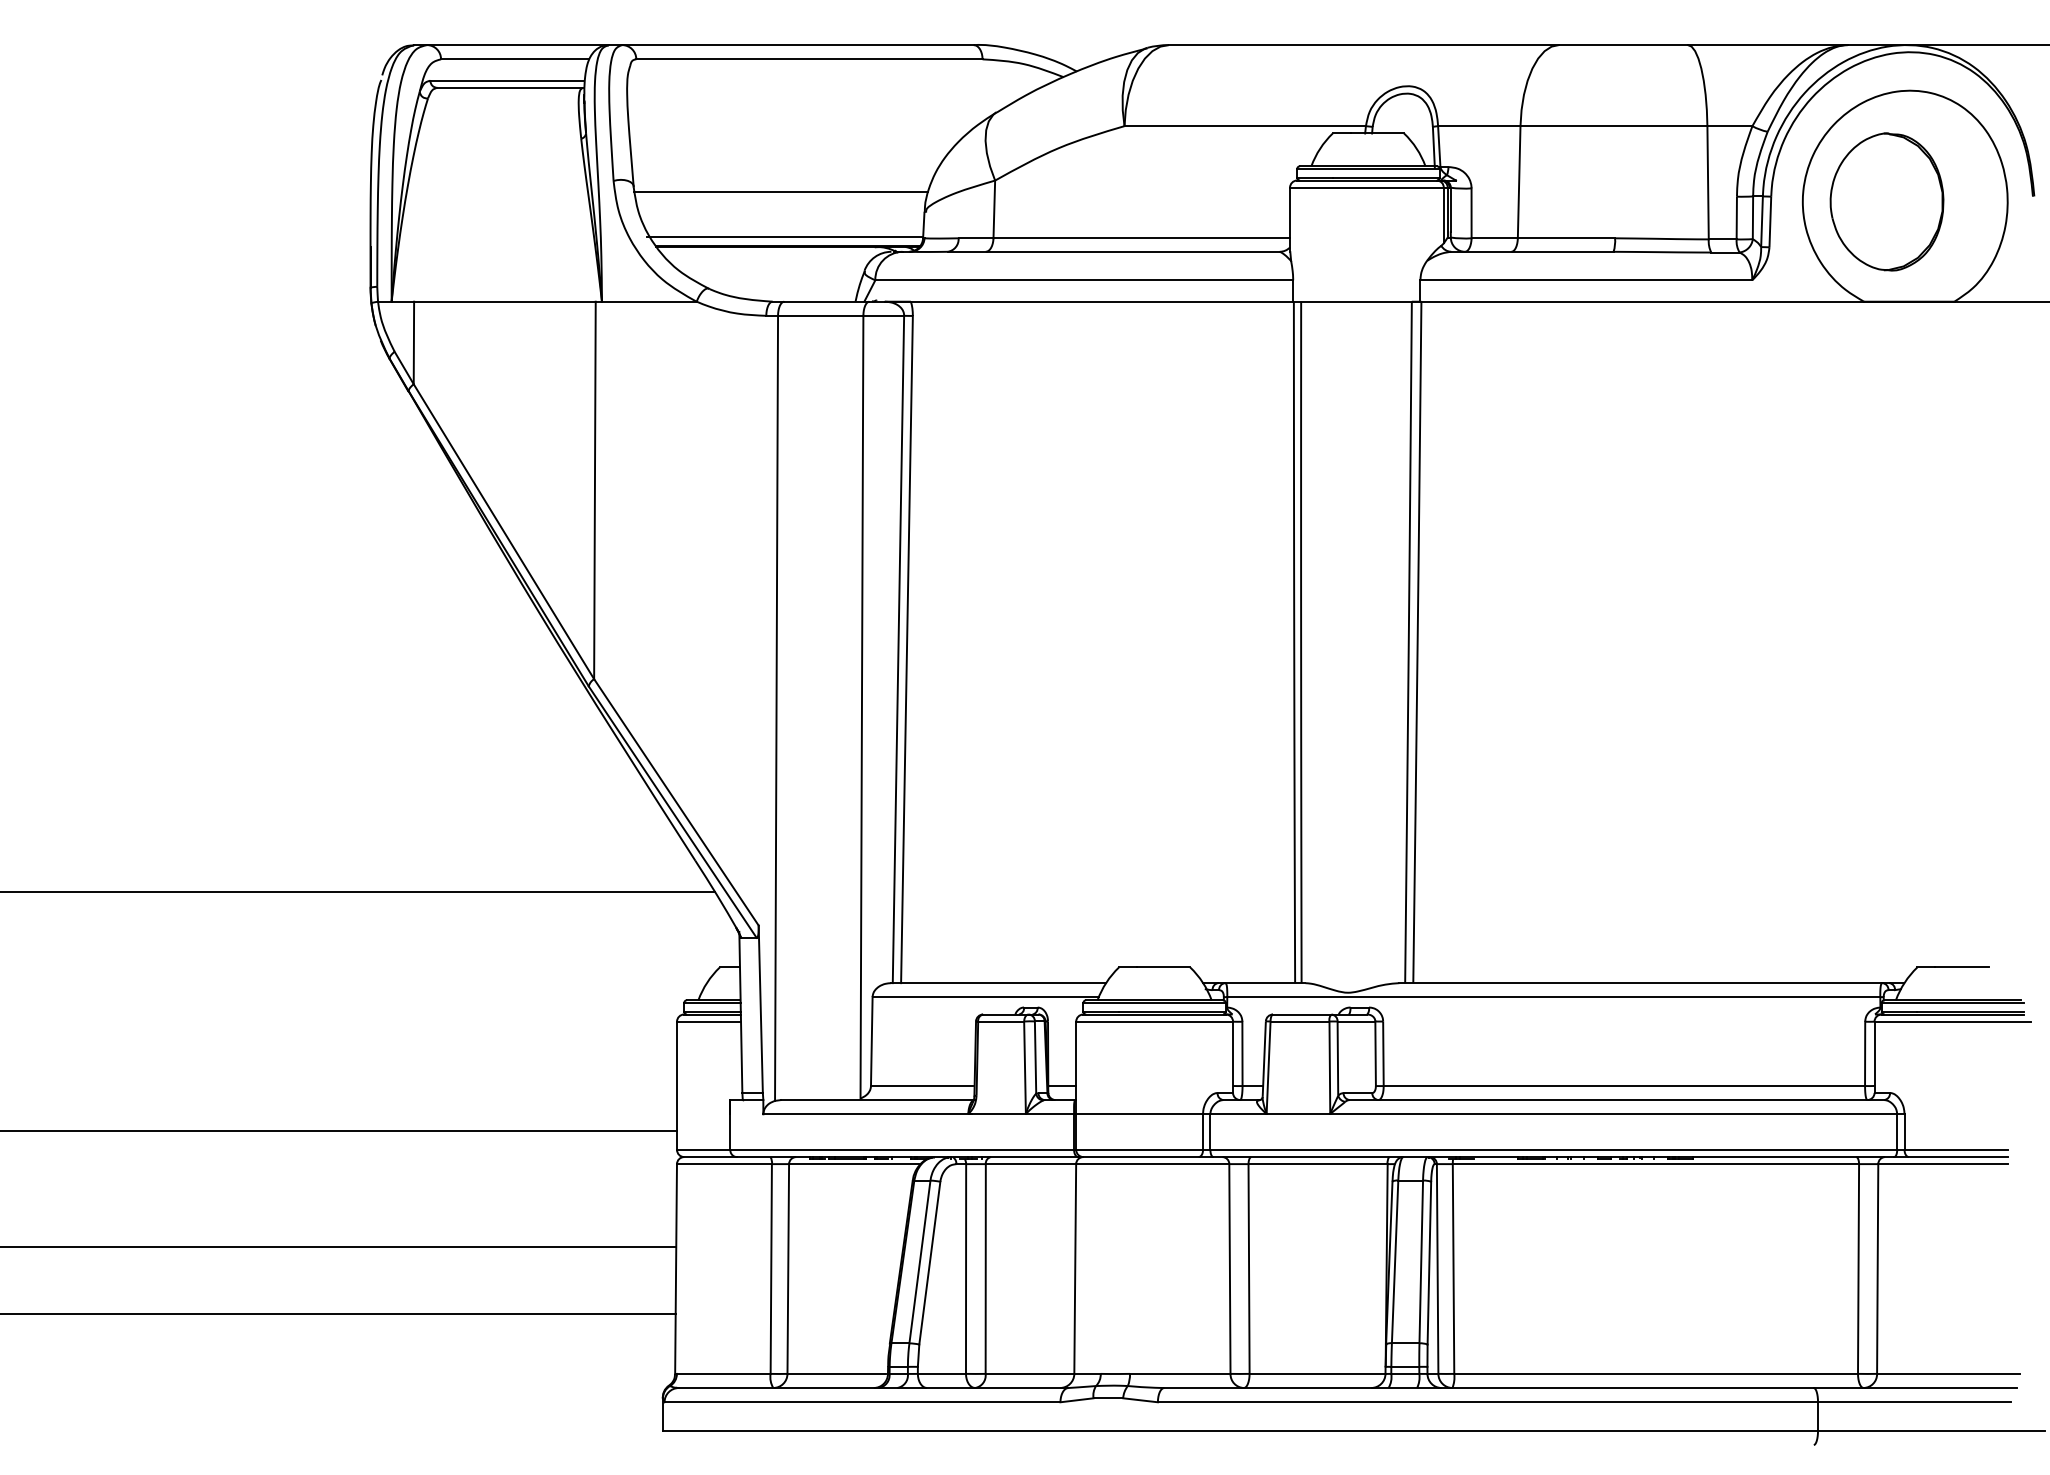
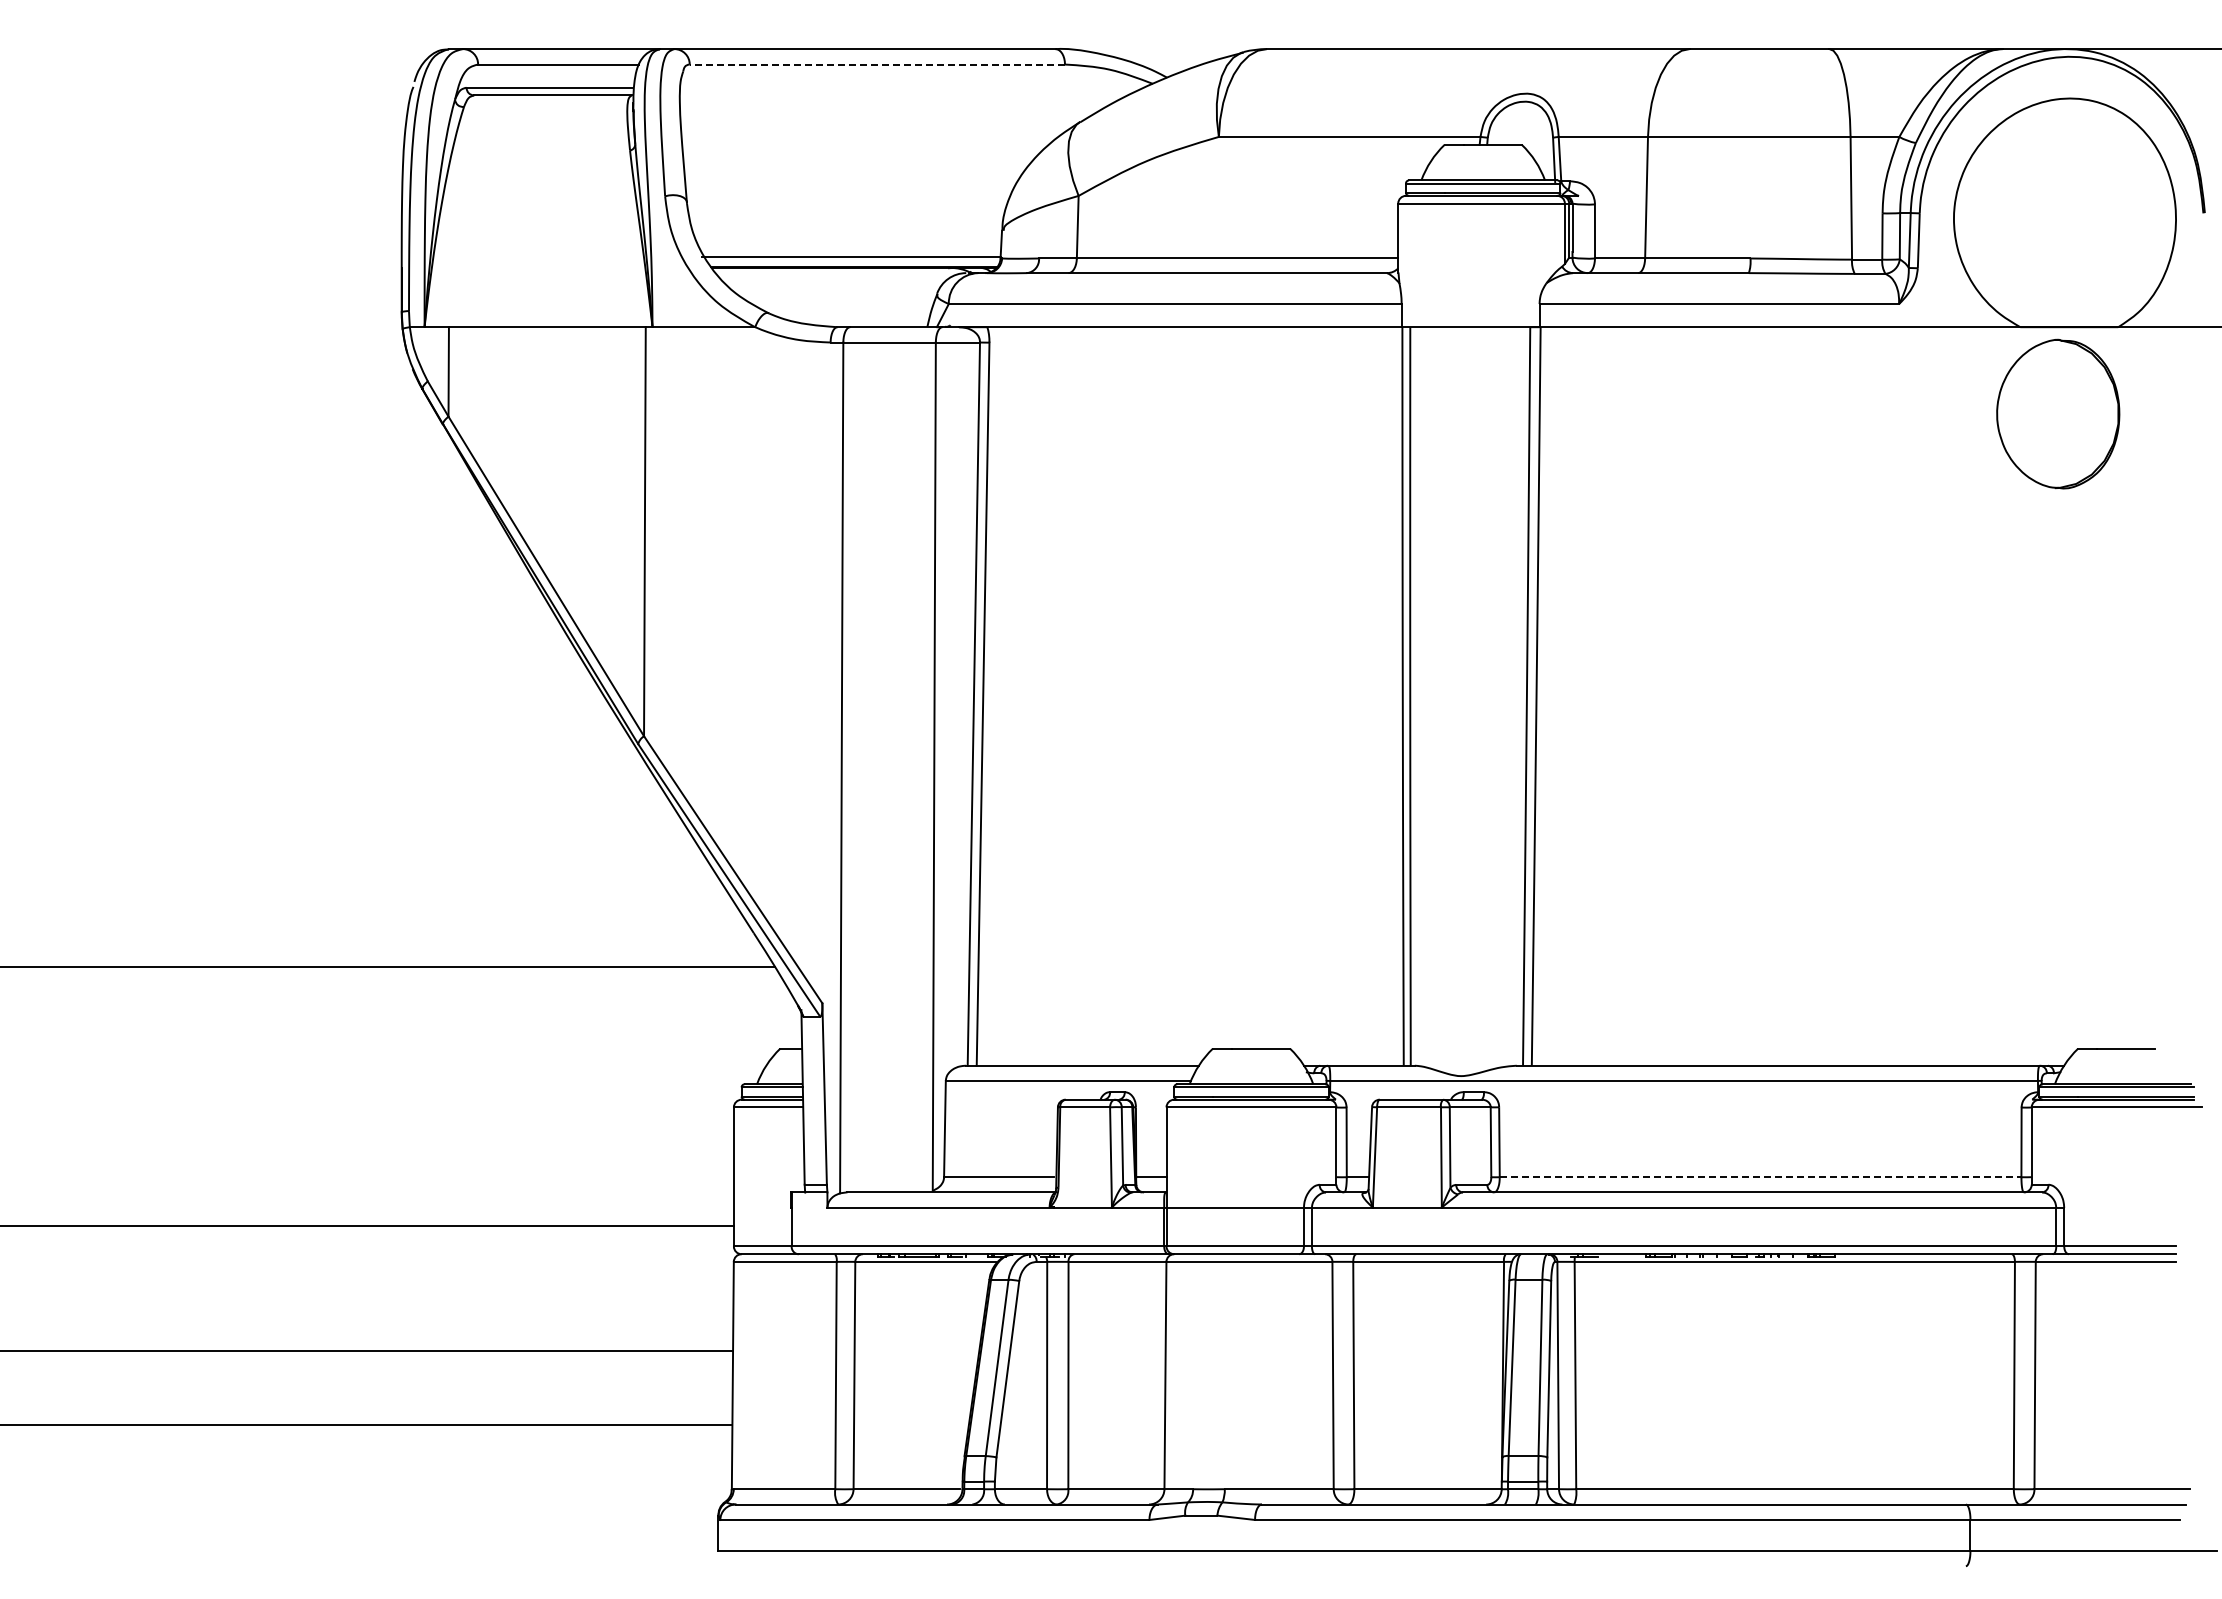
line: (809, 59) -> (877, 64), solid -> dashed
line: (780, 192) -> (846, 208), removed
part: (1887, 201) -> (2058, 413), moved
line: (1624, 1086) -> (1760, 1177), solid -> dashed

